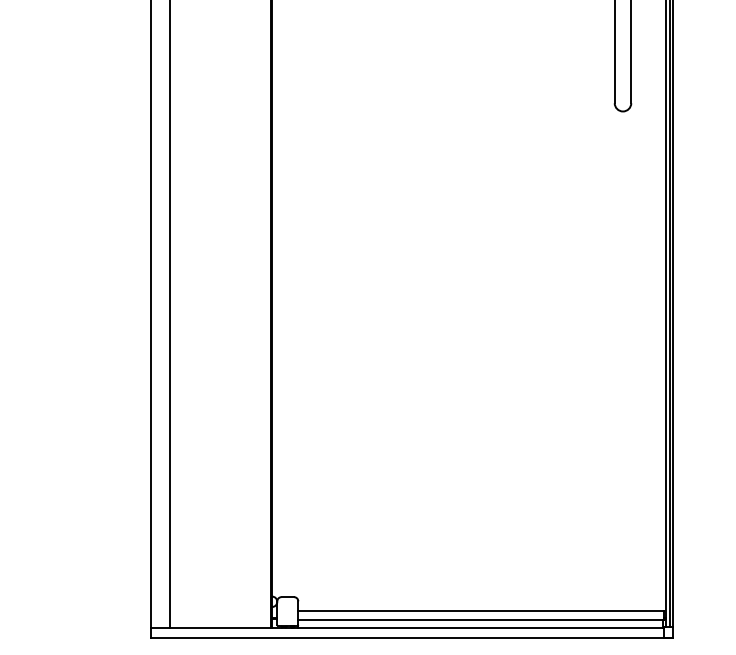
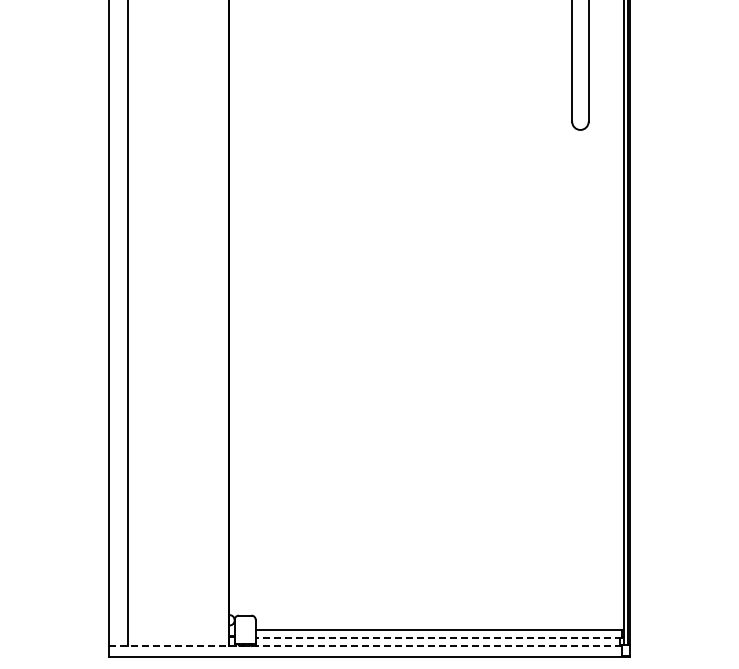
line: (481, 620) -> (438, 638), solid -> dashed
line: (408, 628) -> (365, 646), solid -> dashed

